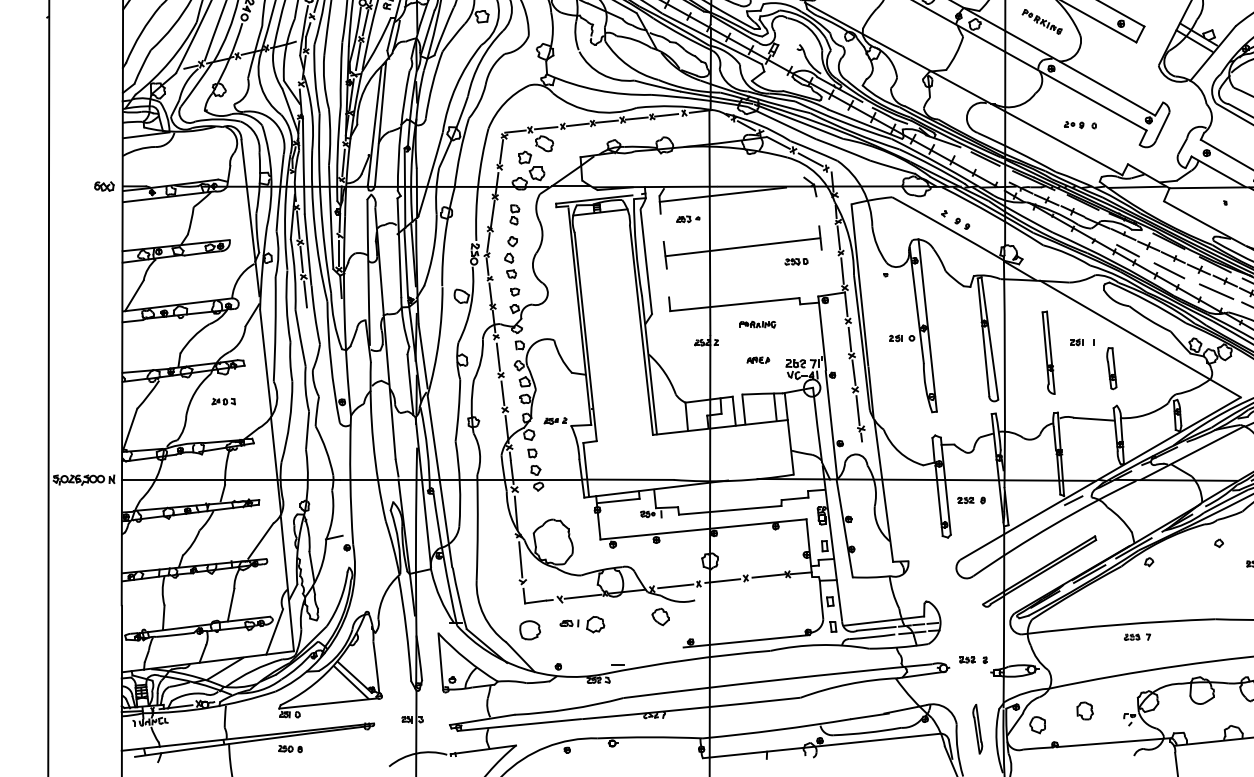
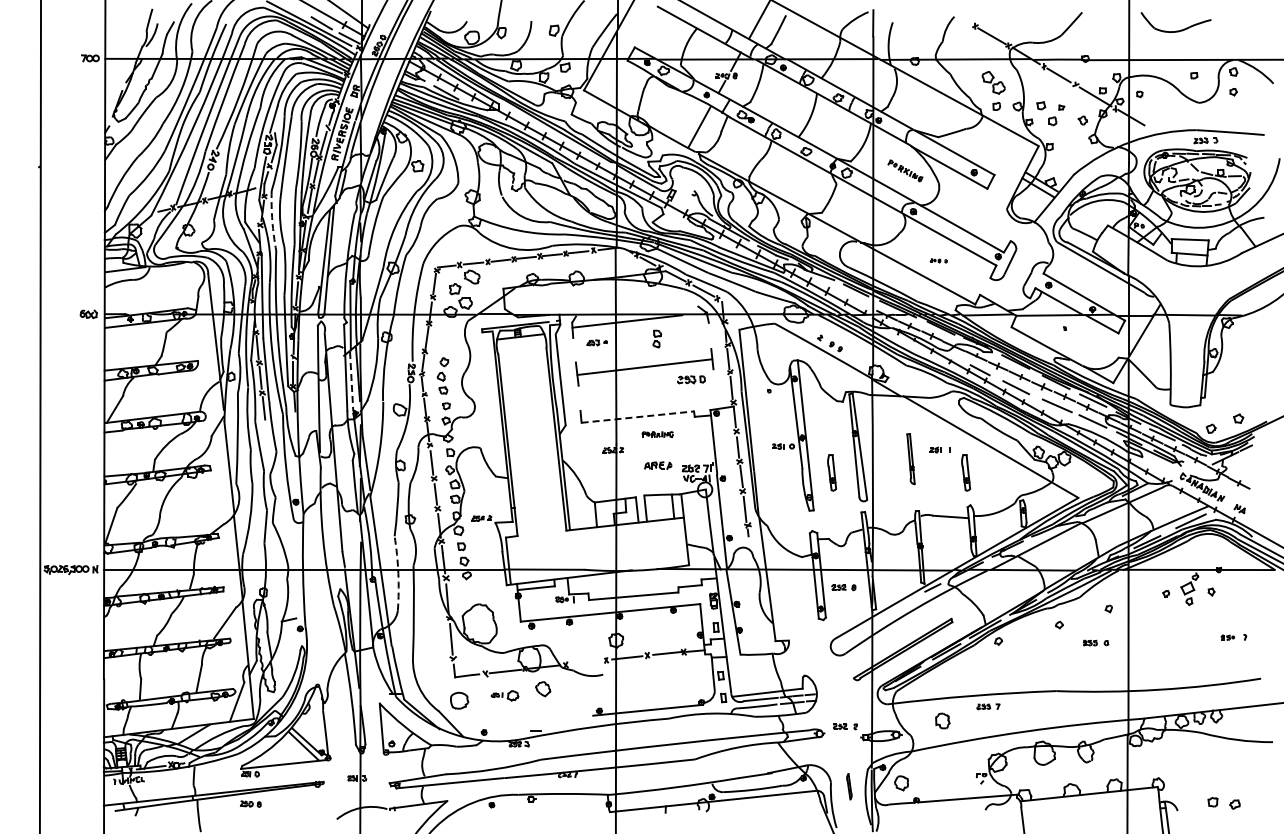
arc: (315, 79) -> (272, 221), solid -> dashed
part: (1080, 124) -> (938, 260), size x0.6
part: (514, 214) -> (656, 338), moved
part: (796, 261) -> (691, 379), size x1.4
line: (406, 263) -> (351, 381), solid -> dashed
line: (735, 305) -> (638, 417), solid -> dashed
part: (1048, 352) -> (910, 458), size x0.7
part: (758, 360) -> (658, 465), size x1.4
part: (958, 368) -> (832, 472), added
part: (223, 401) -> (192, 501), removed
arc: (460, 484) -> (398, 573), solid -> dashed
line: (675, 586) -> (586, 662), removed
part: (661, 617) -> (543, 689), moved
part: (581, 624) -> (504, 695), size x0.7
part: (1084, 710) -> (942, 720), moved
part: (977, 728) -> (849, 786), size x0.6

